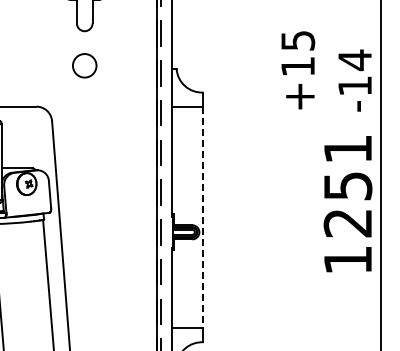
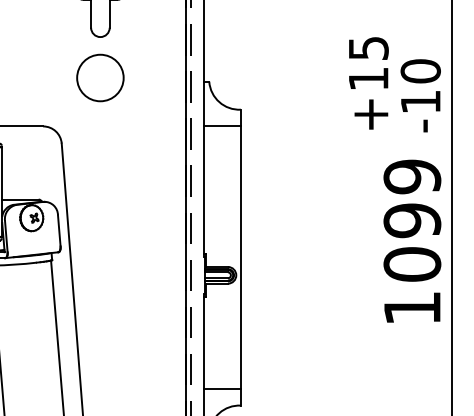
text: (355, 60) -> (421, 71), -14 -> -10
circle: (84, 65) -> (100, 77), size x1.67
text: (298, 70) -> (369, 83), moved
text: (347, 185) -> (411, 219), 1251 -> 1099
line: (203, 217) -> (241, 257), dashed -> solid

